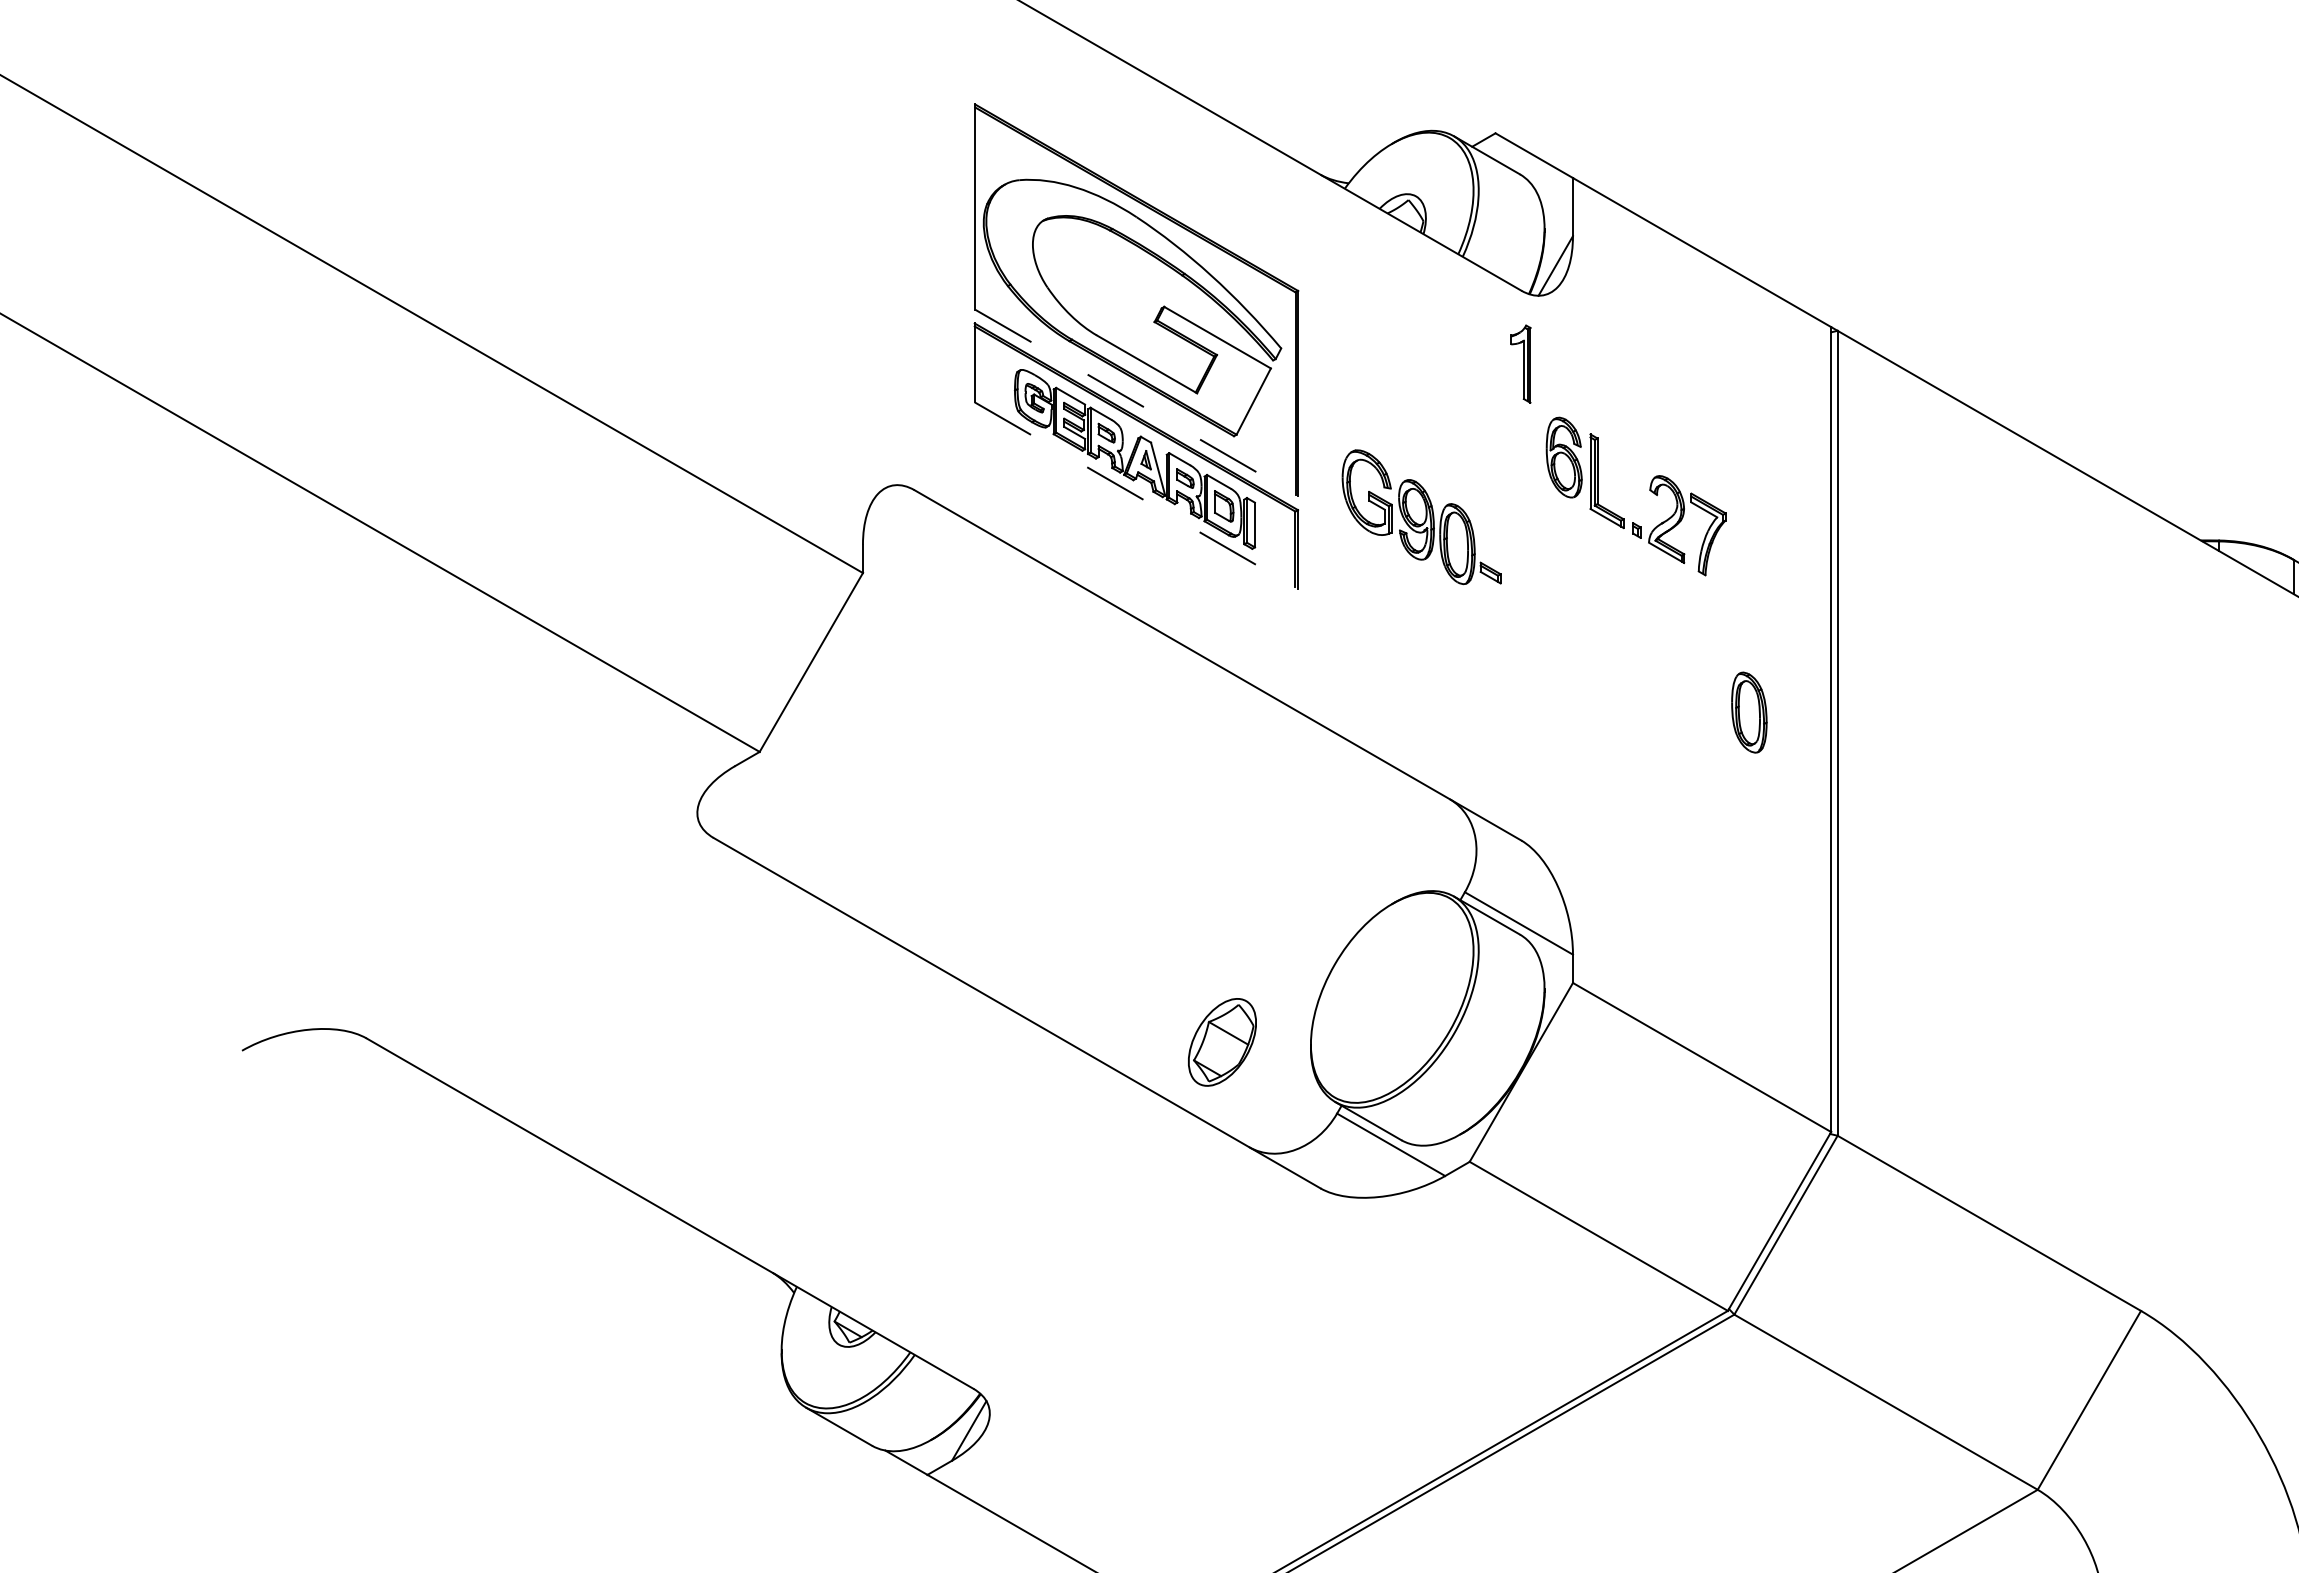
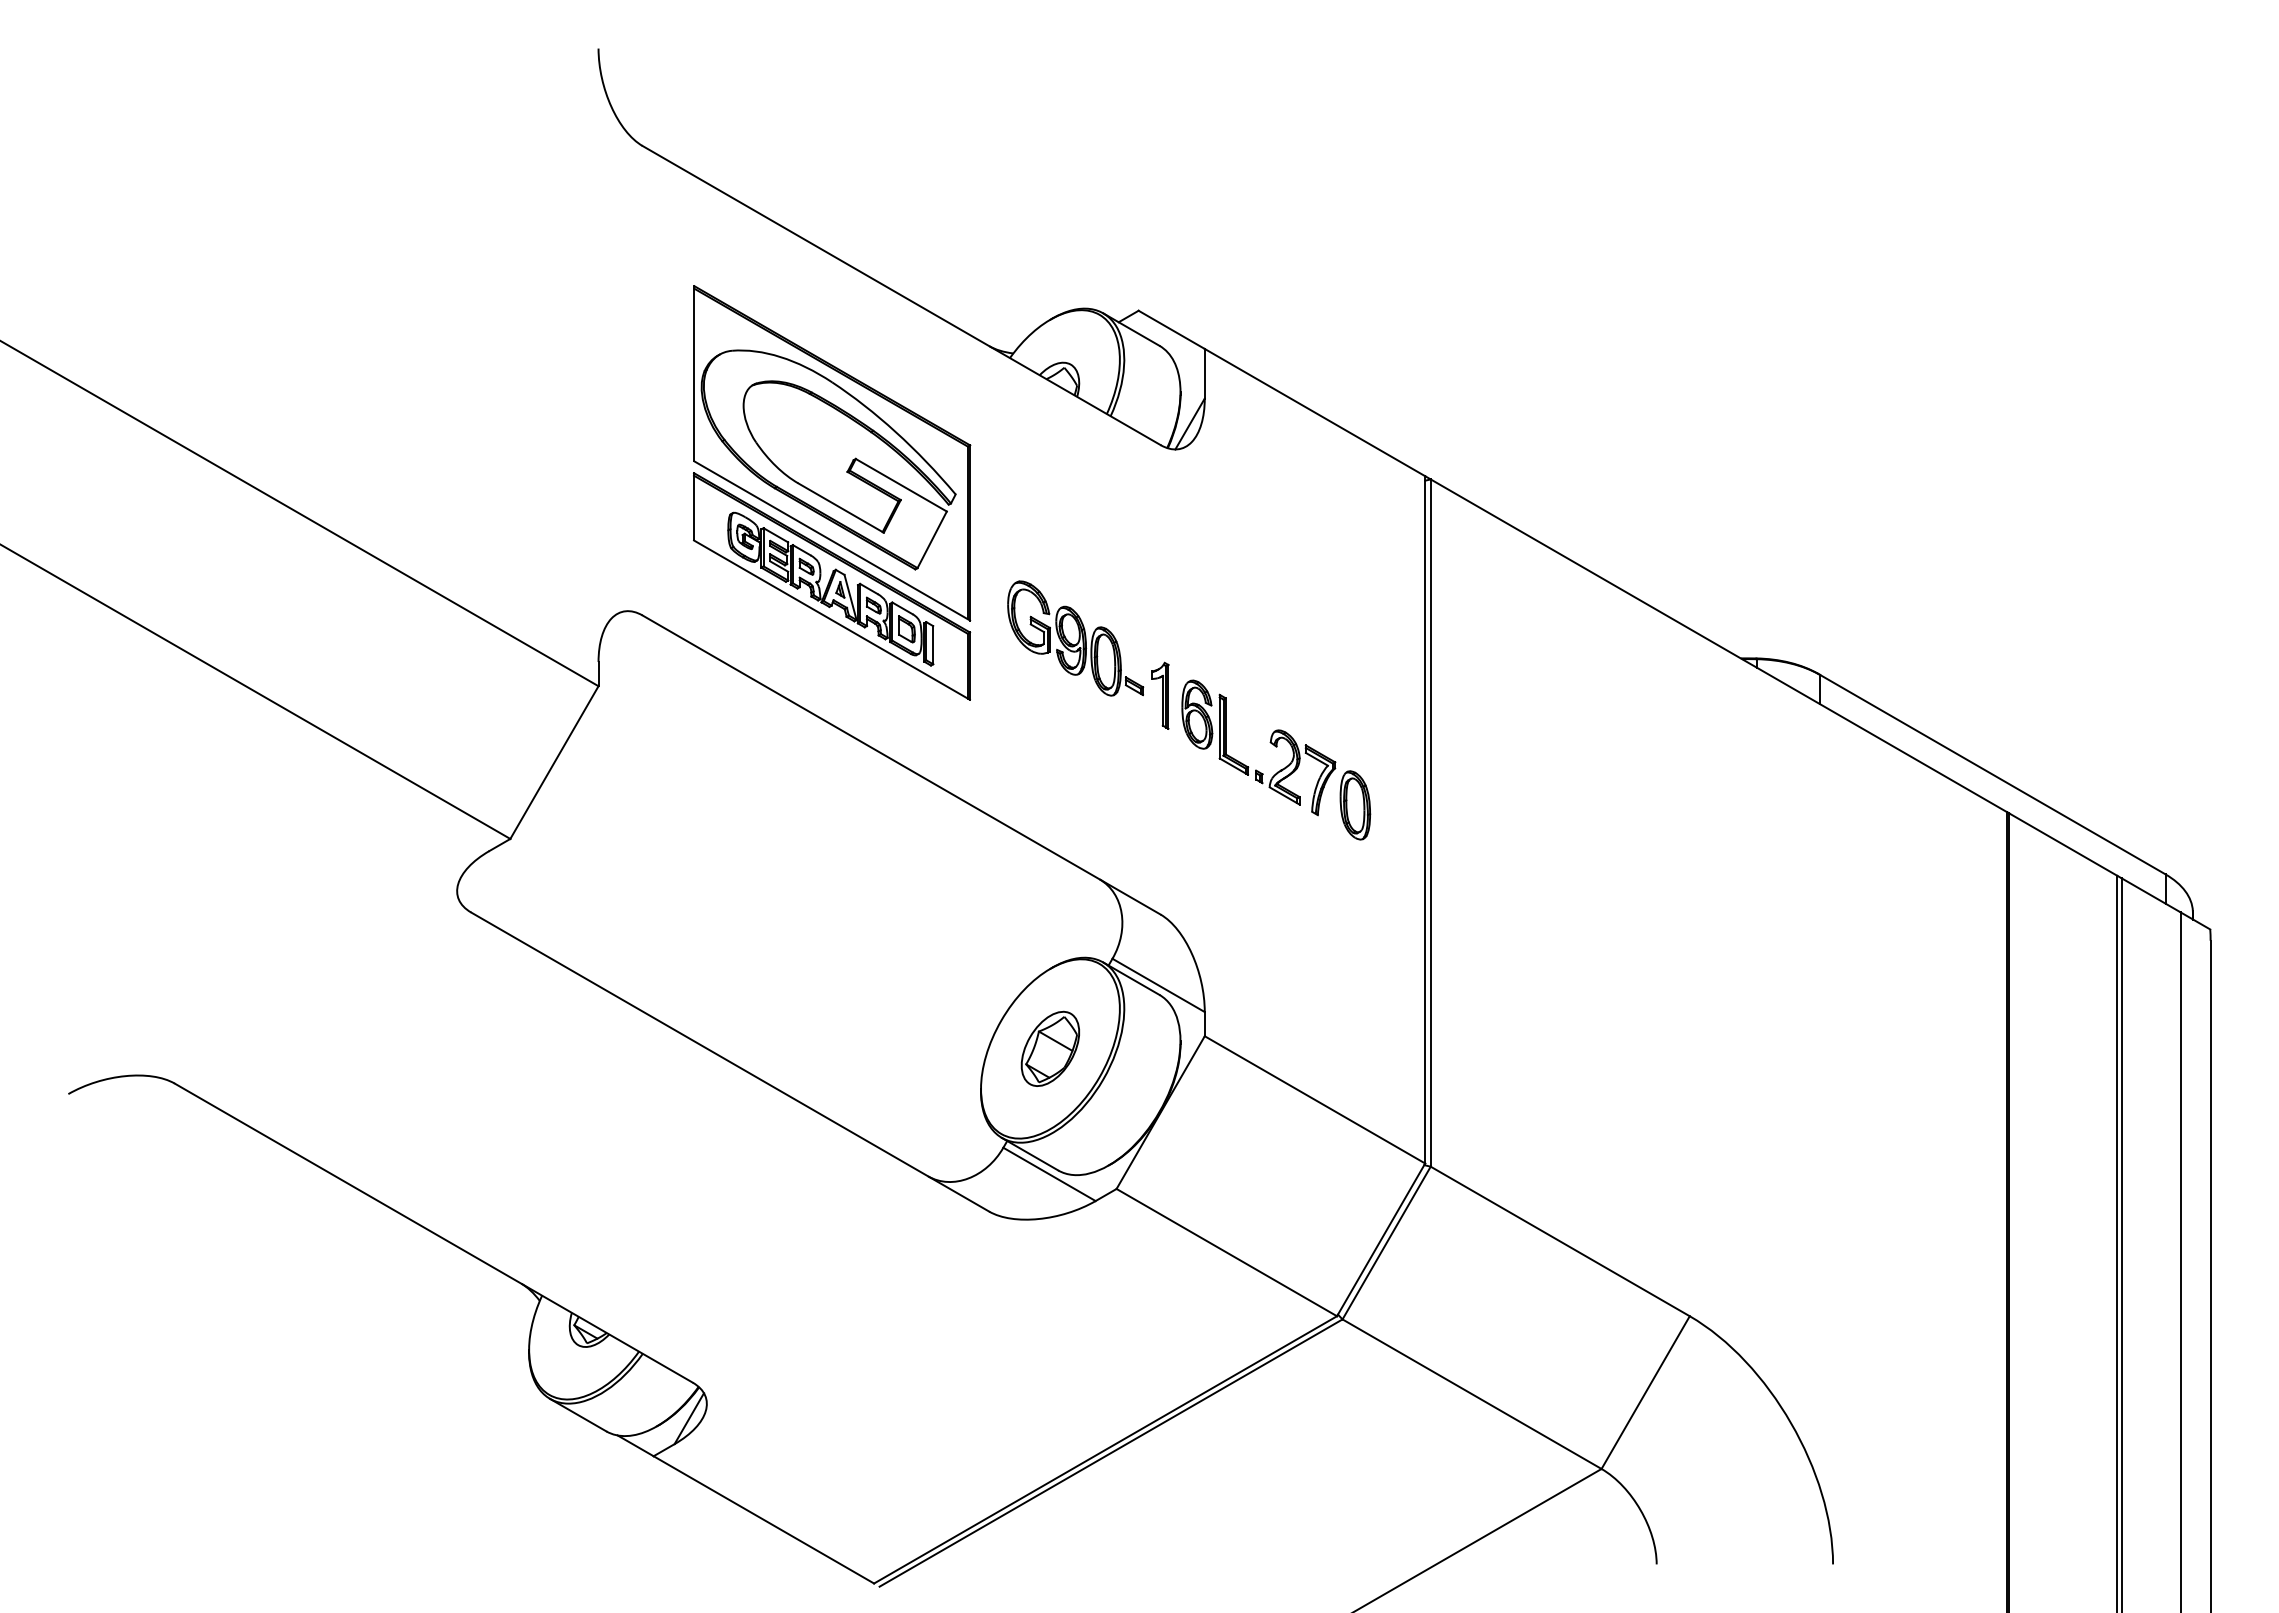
part: (1521, 363) -> (1160, 695), moved
line: (1136, 403) -> (832, 541), dashed -> solid
part: (1648, 490) -> (1269, 742), moved
line: (1136, 496) -> (832, 620), dashed -> solid
part: (1221, 1041) -> (1049, 1048), moved

